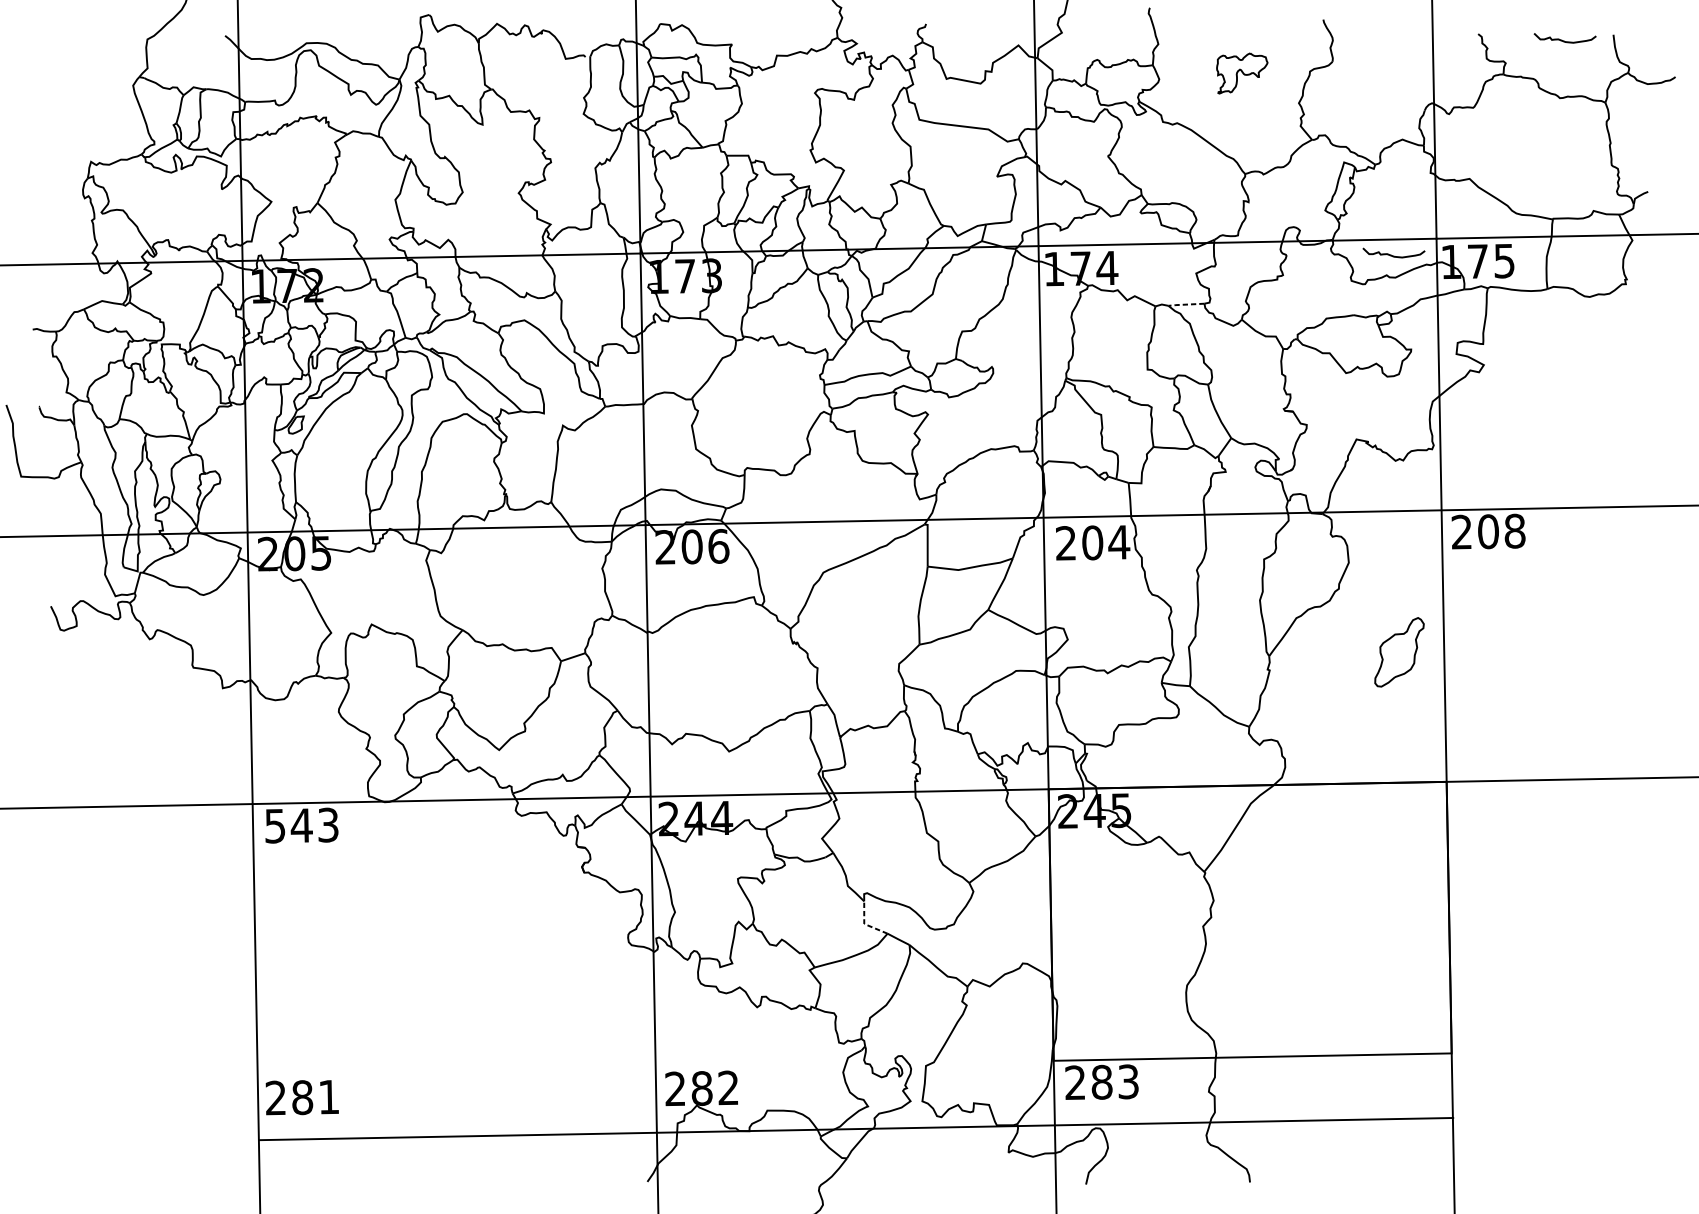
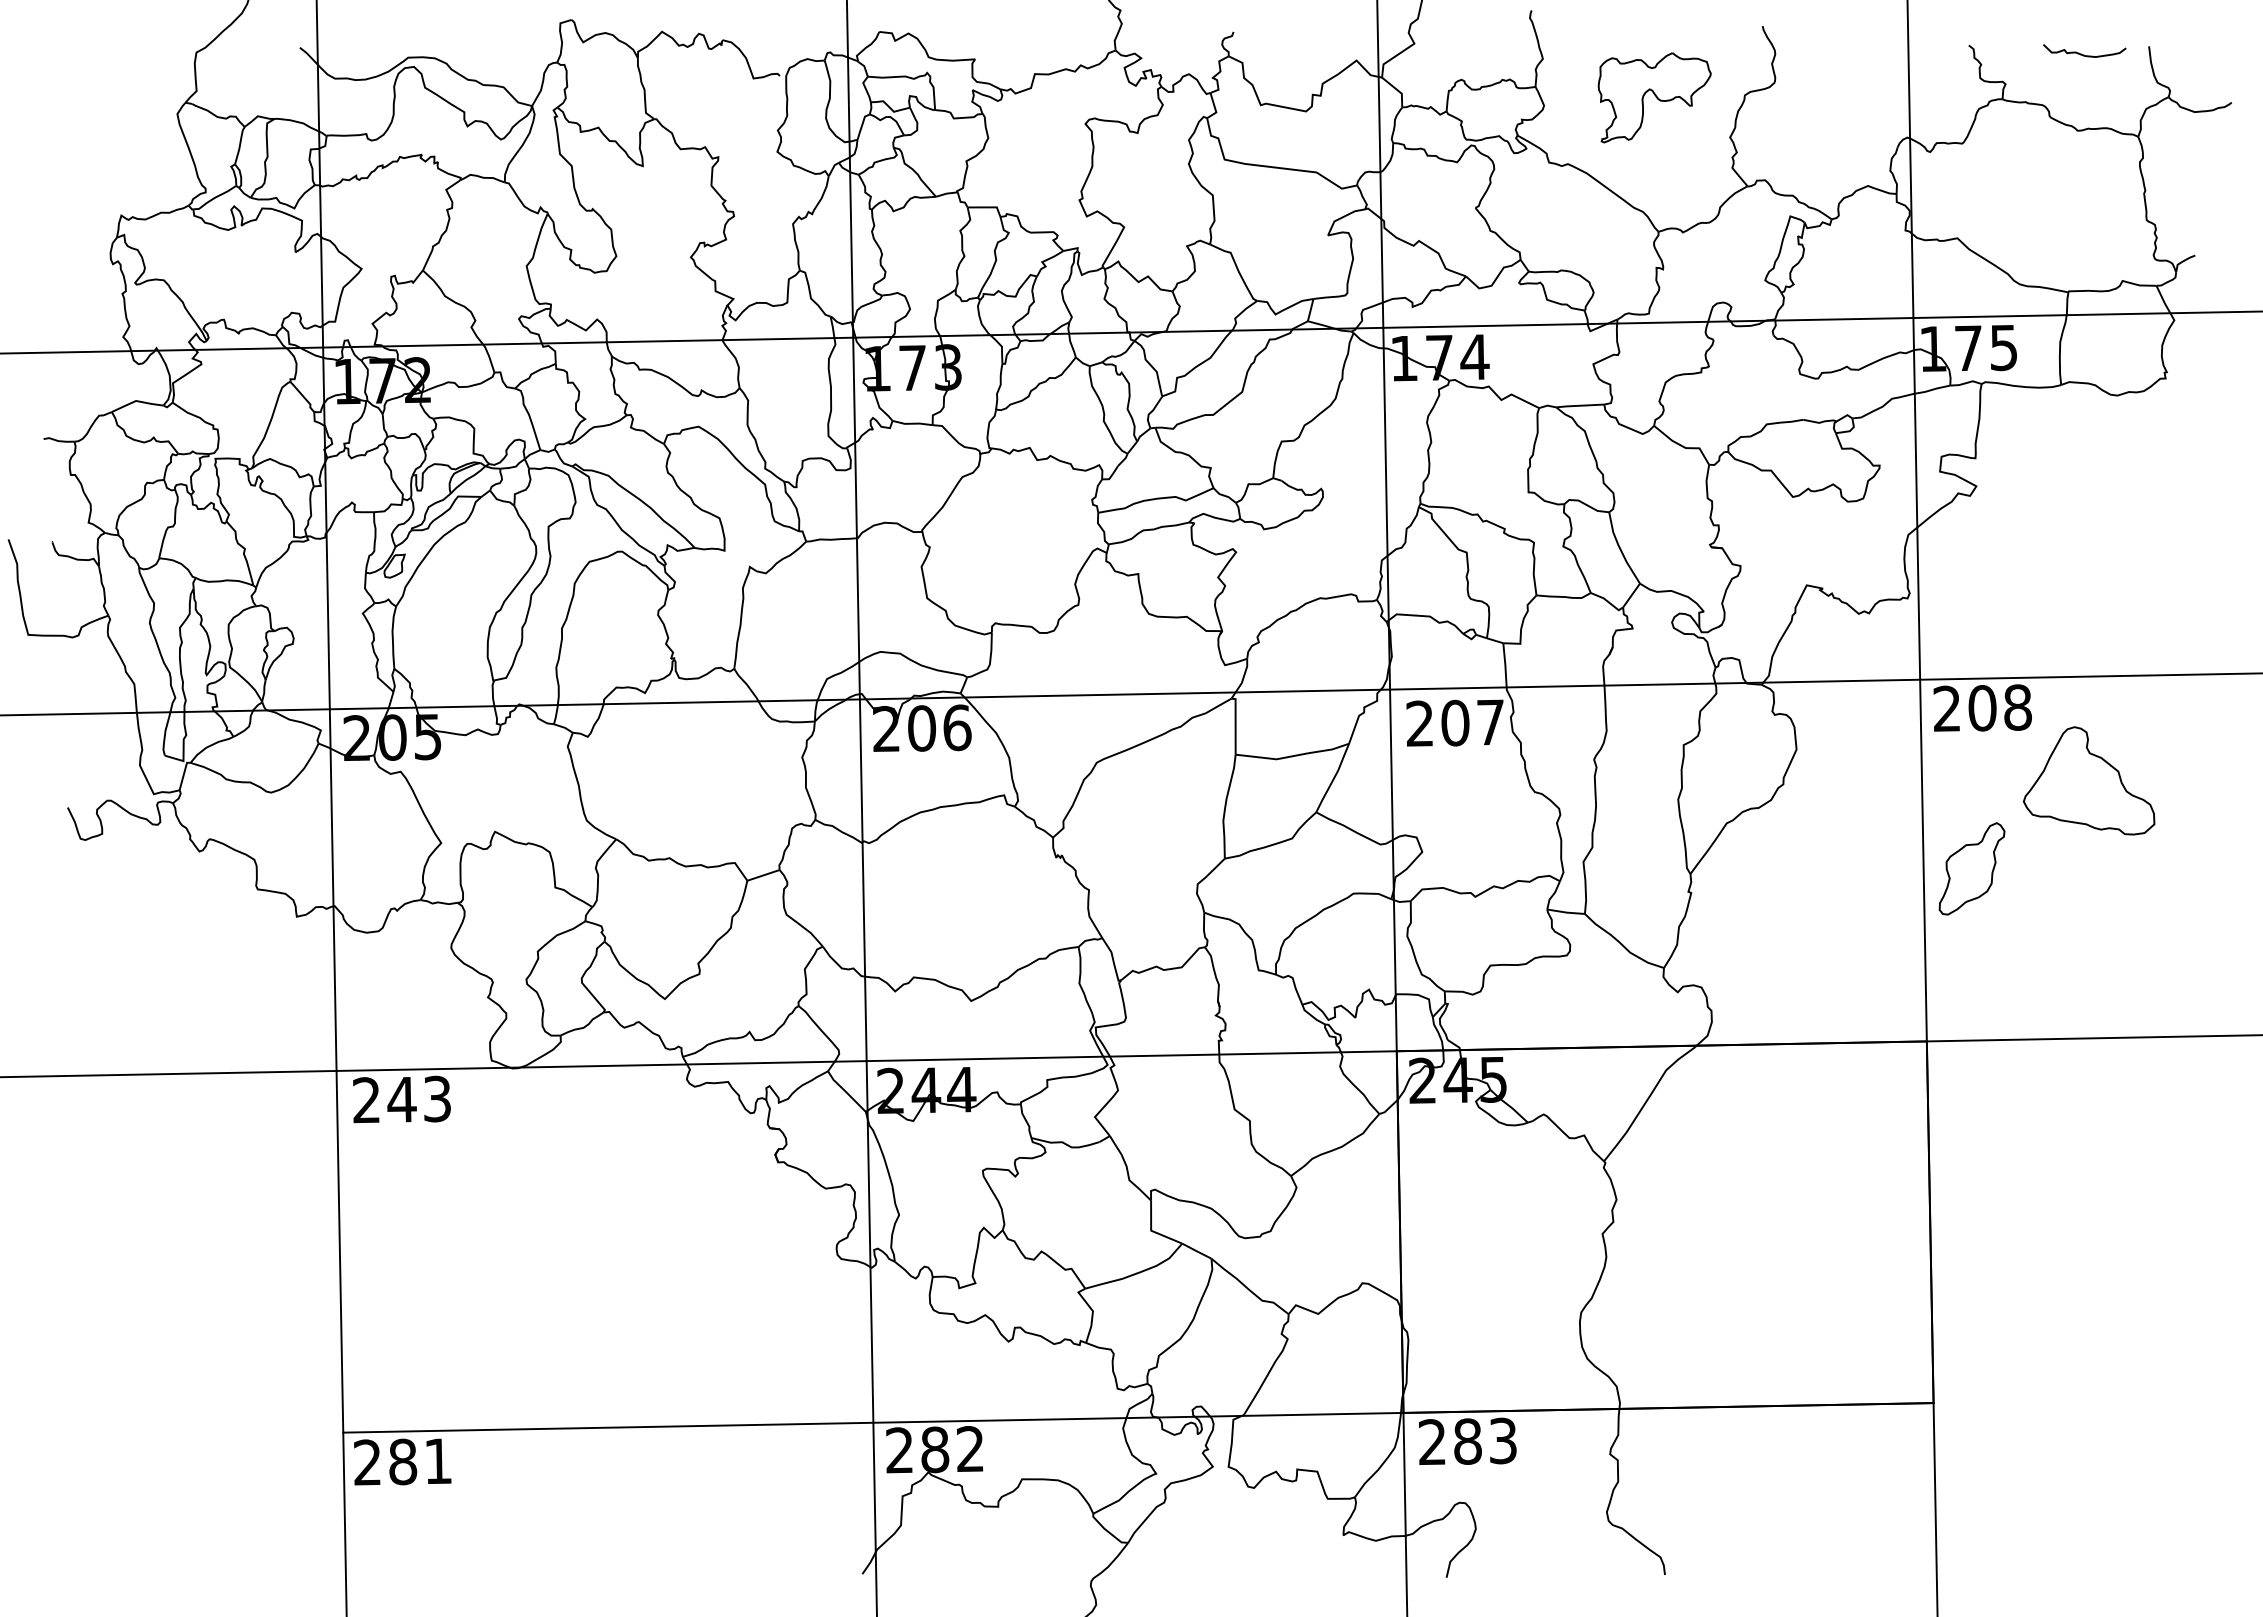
part: (1242, 73) -> (1654, 97), size x1.67
curve: (1393, 255) -> (1856, 340), removed
line: (1186, 304) -> (1580, 405), dashed -> solid
text: (1119, 542) -> (1490, 722), 204 -> 207
part: (1568, 585) -> (2088, 780), added
part: (1399, 652) -> (1971, 868), moved
text: (275, 826) -> (366, 1100), 543 -> 243
line: (865, 924) -> (1152, 1231), dashed -> solid
line: (856, 1128) -> (1138, 1417), moved

